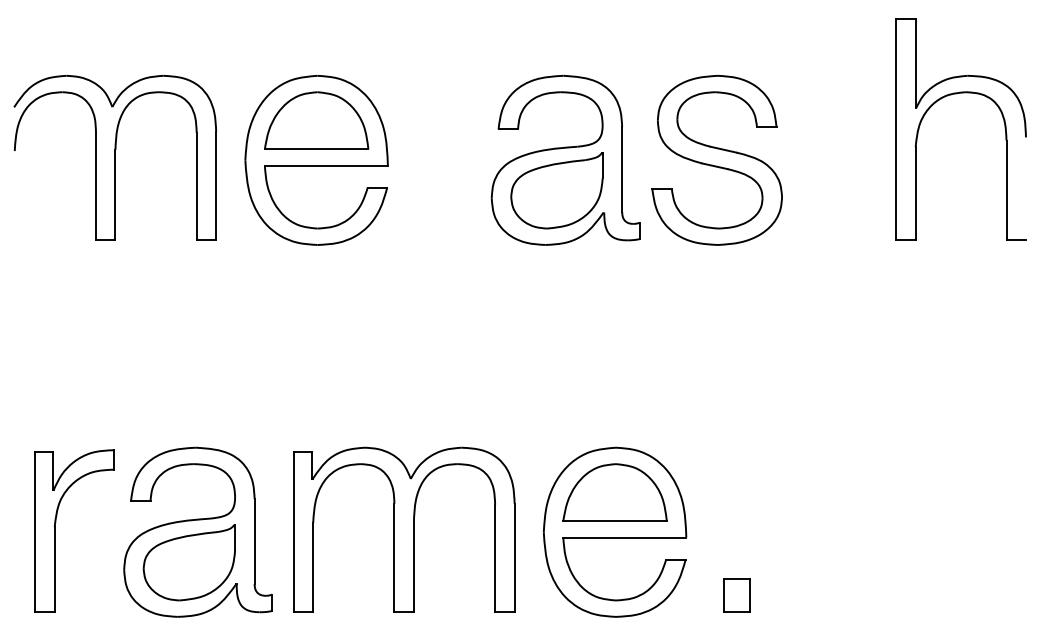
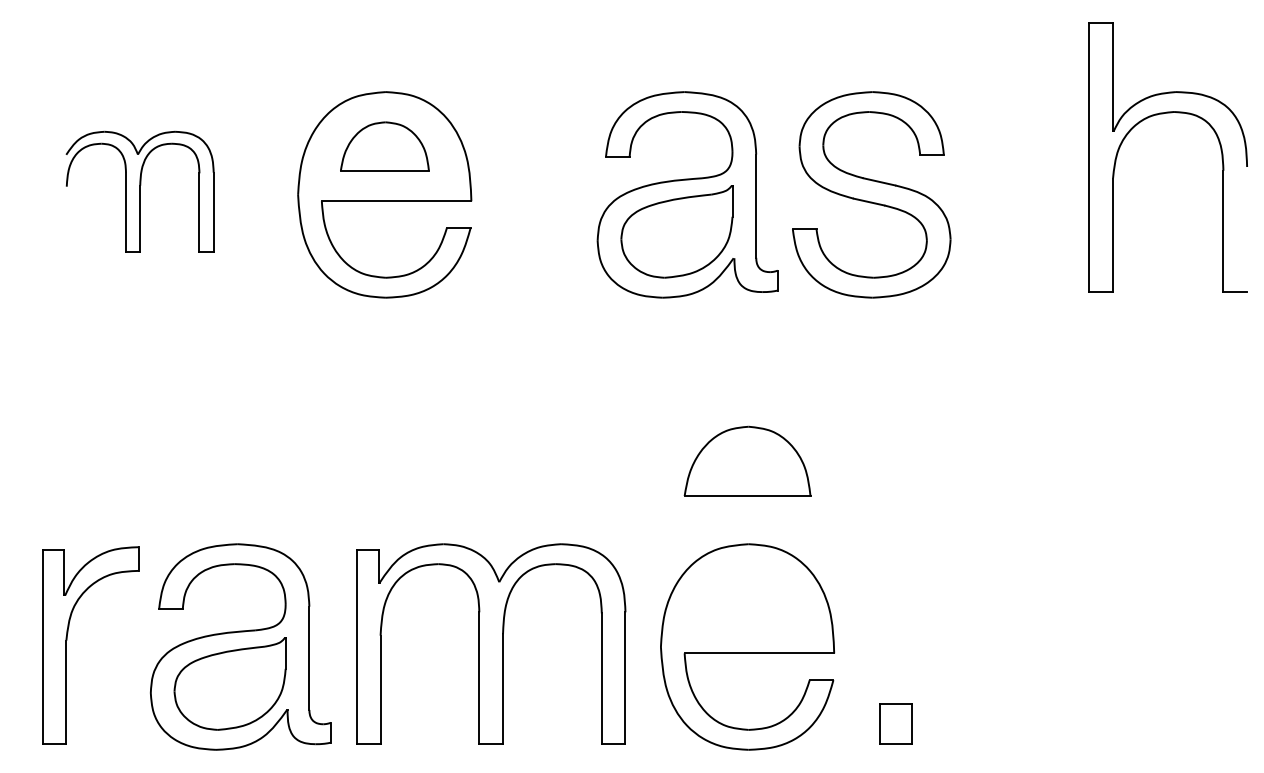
part: (316, 120) -> (384, 146), size x0.7
part: (115, 157) -> (140, 191), size x0.6
part: (614, 492) -> (746, 461), moved

